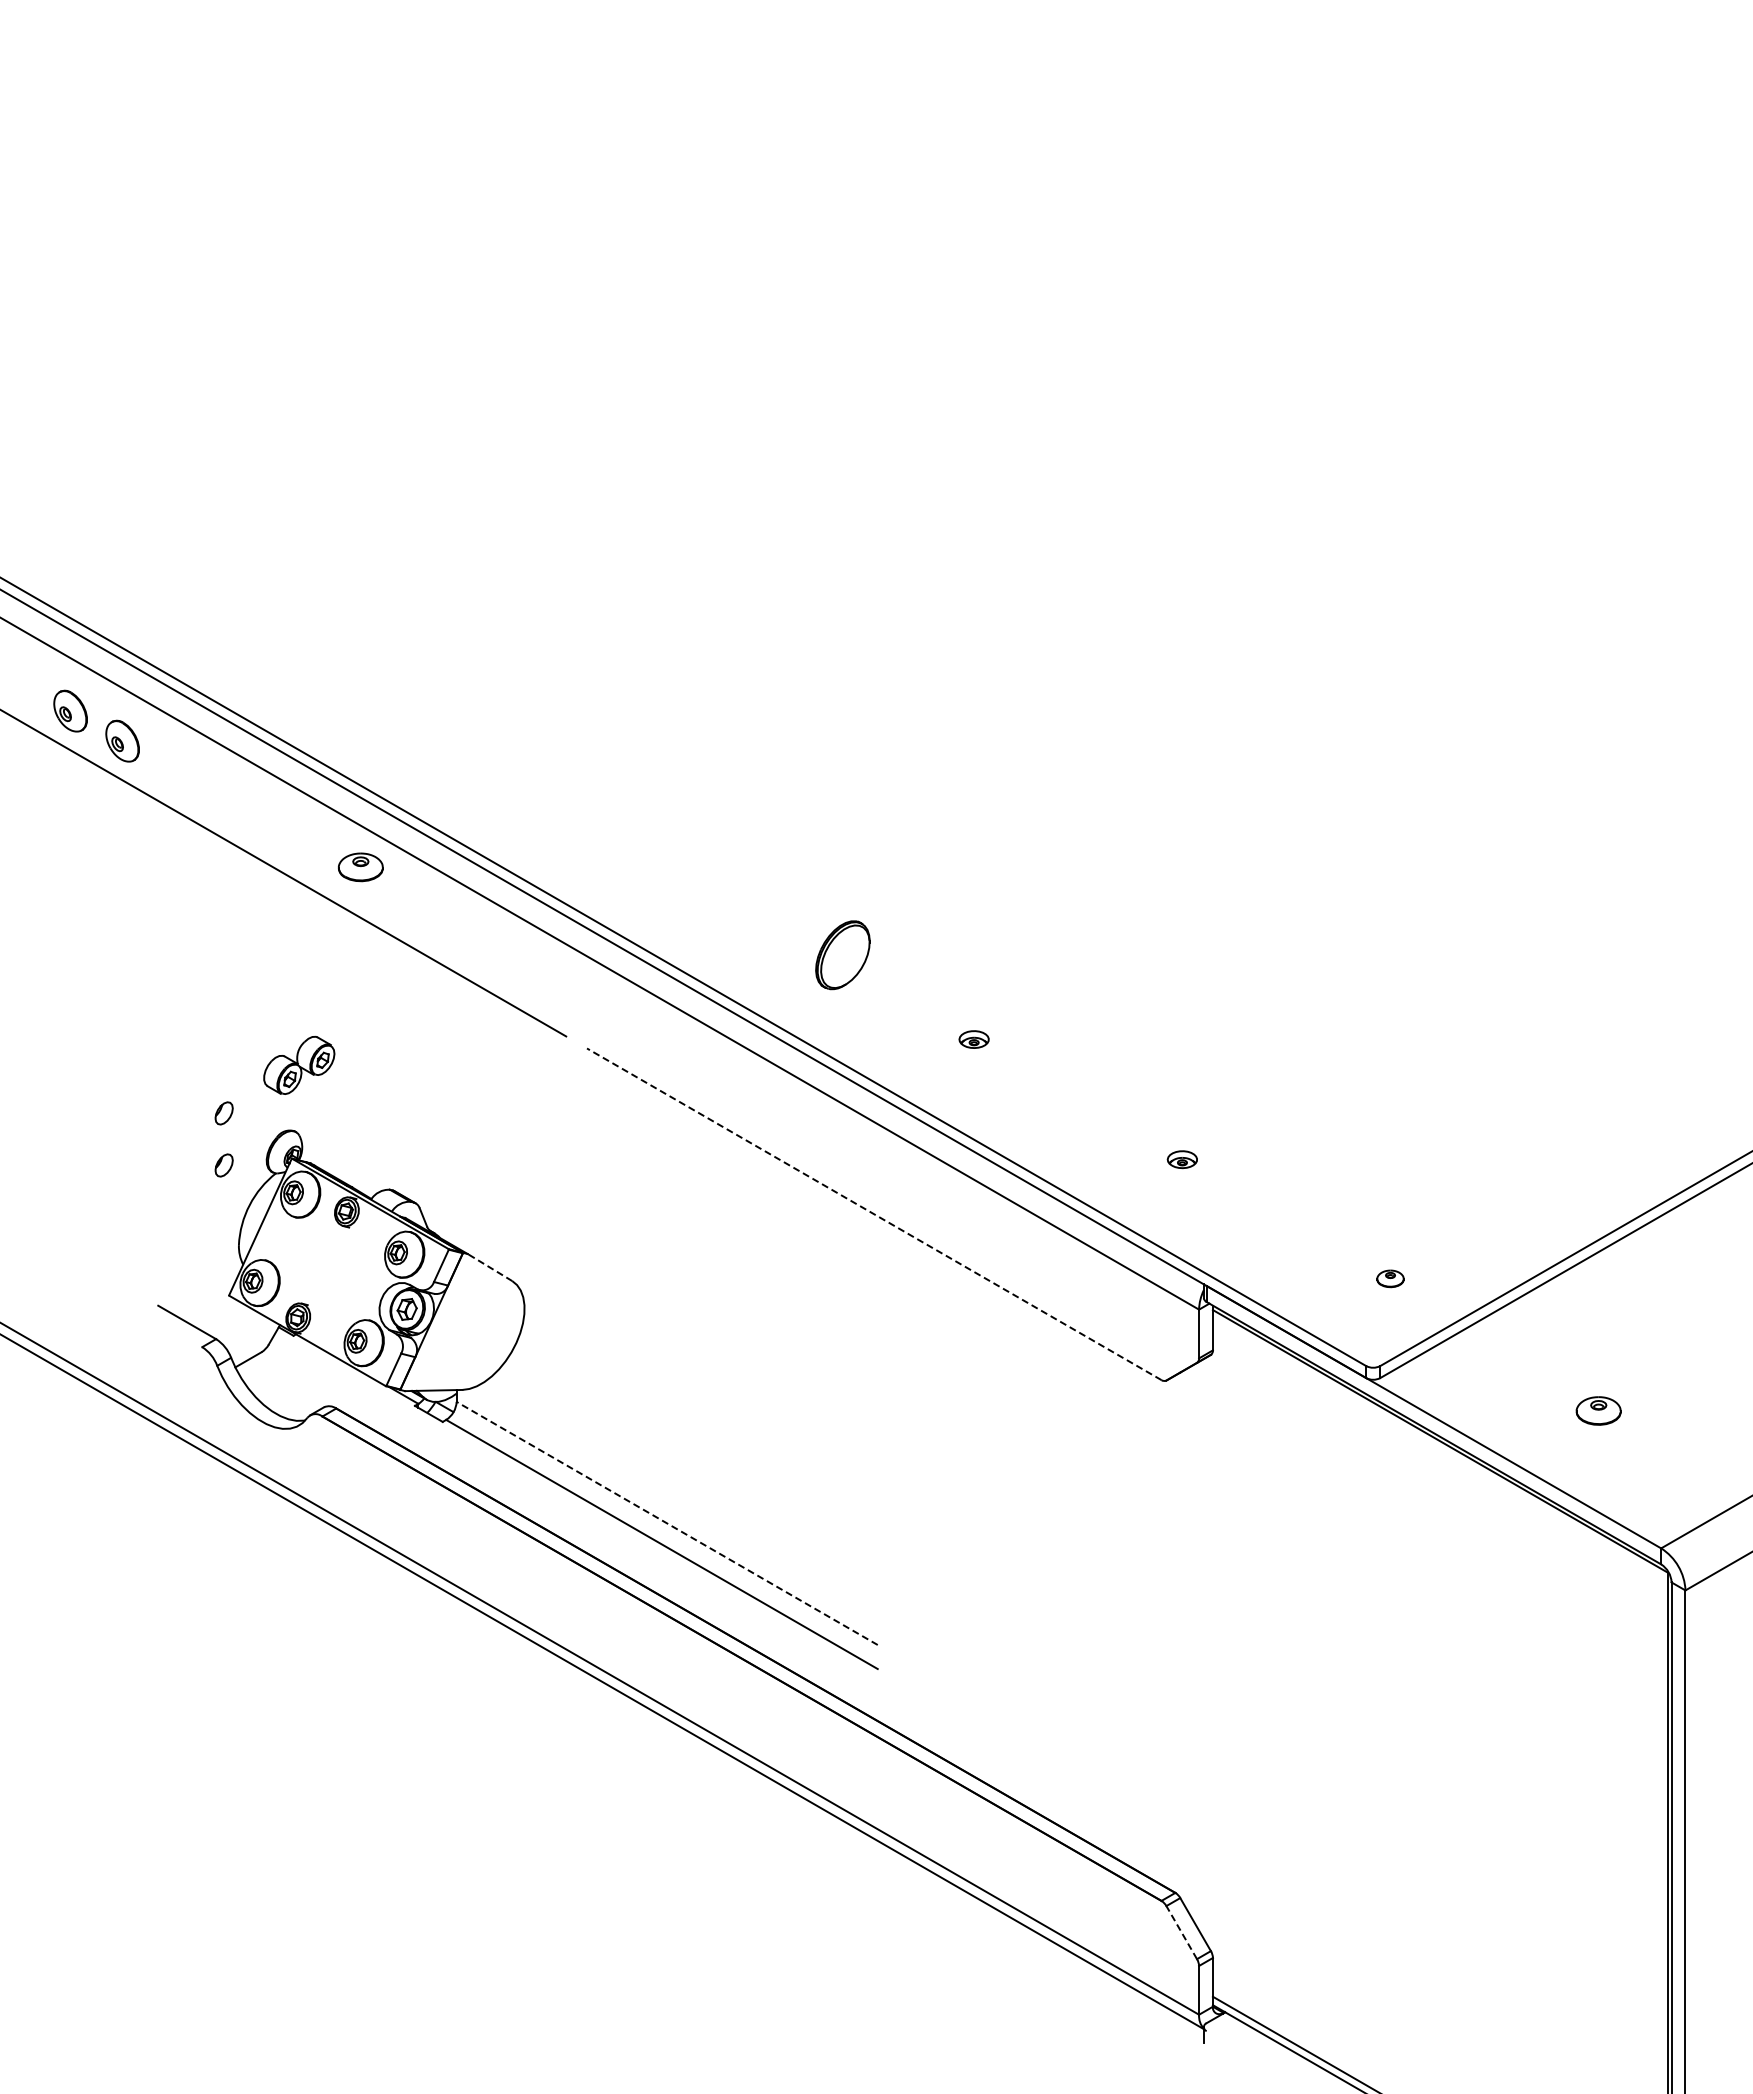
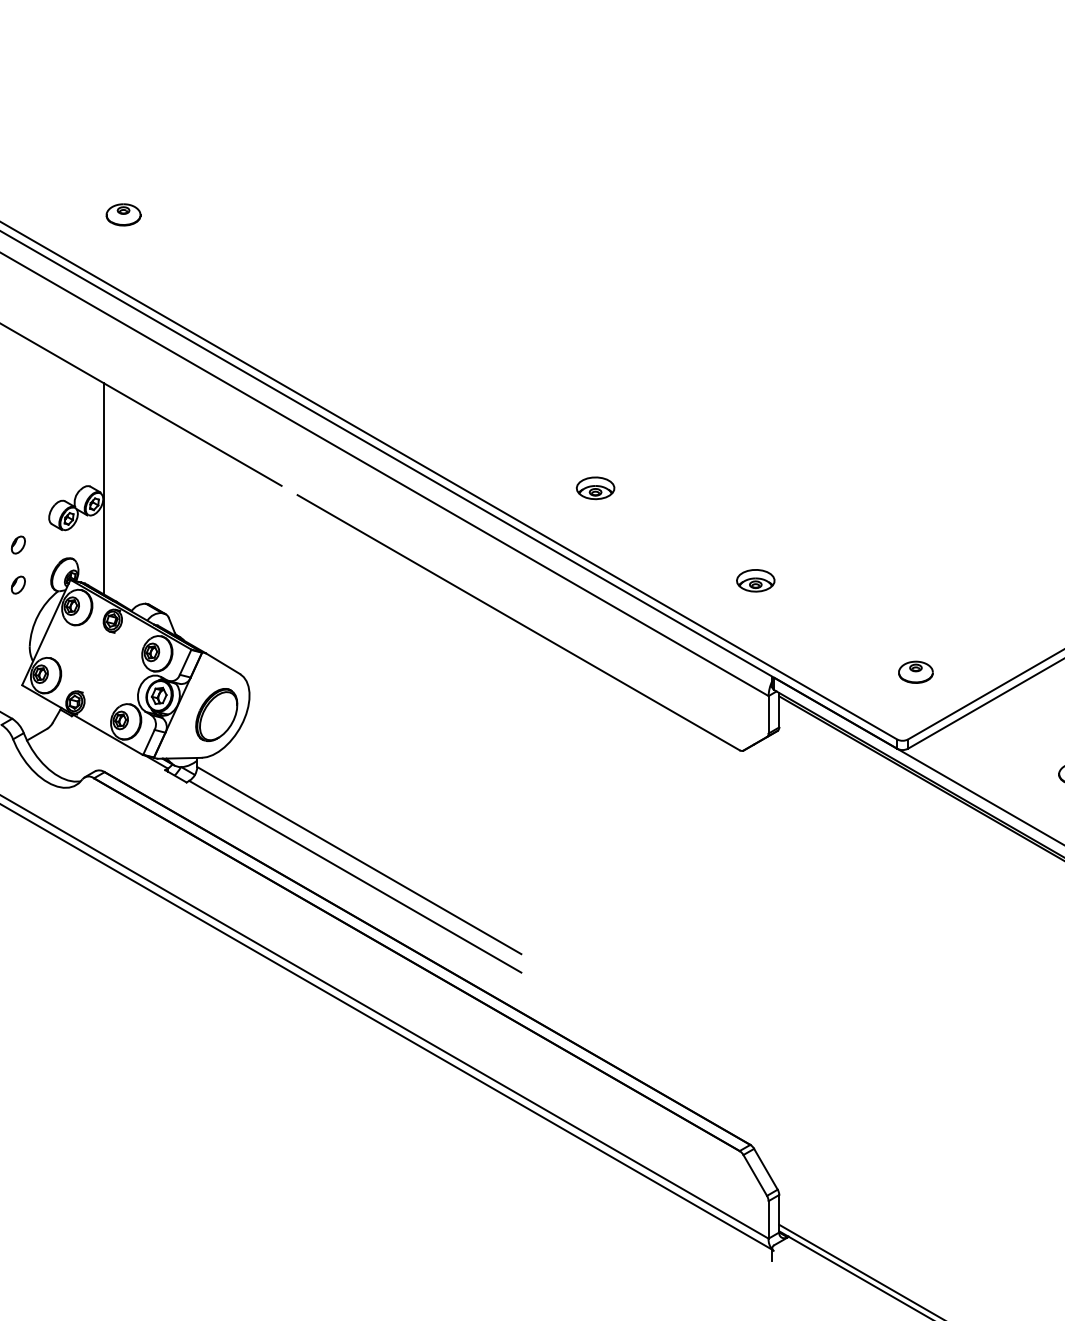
part: (360, 867) -> (123, 215), moved
part: (842, 955) -> (216, 715), moved
part: (973, 1039) -> (595, 488), size x1.67
line: (335, 1040) -> (104, 488), added
part: (1182, 1159) -> (755, 580), size x1.67
line: (874, 1214) -> (518, 622), dashed -> solid
line: (489, 1267) -> (222, 663), dashed -> solid
part: (1390, 1278) -> (915, 672), size x1.67
line: (666, 1523) -> (358, 860), dashed -> solid
line: (1181, 1932) -> (755, 1175), dashed -> solid

